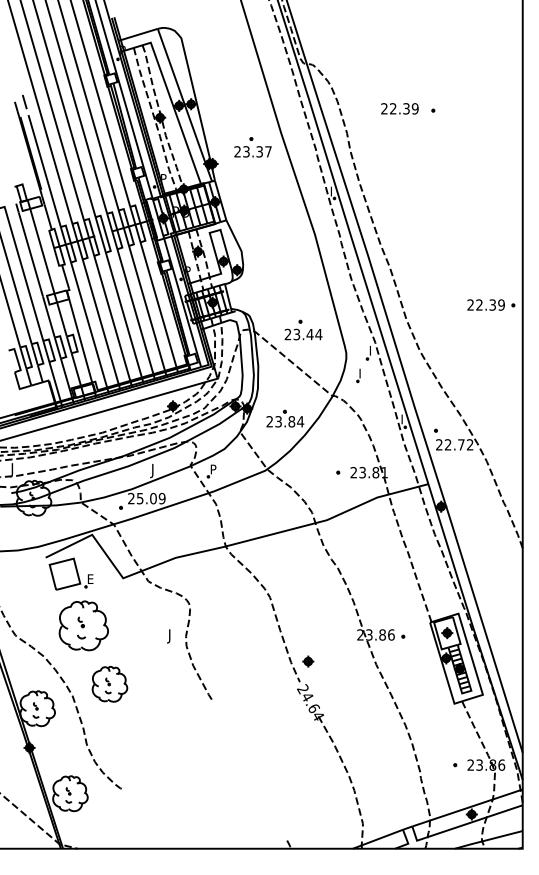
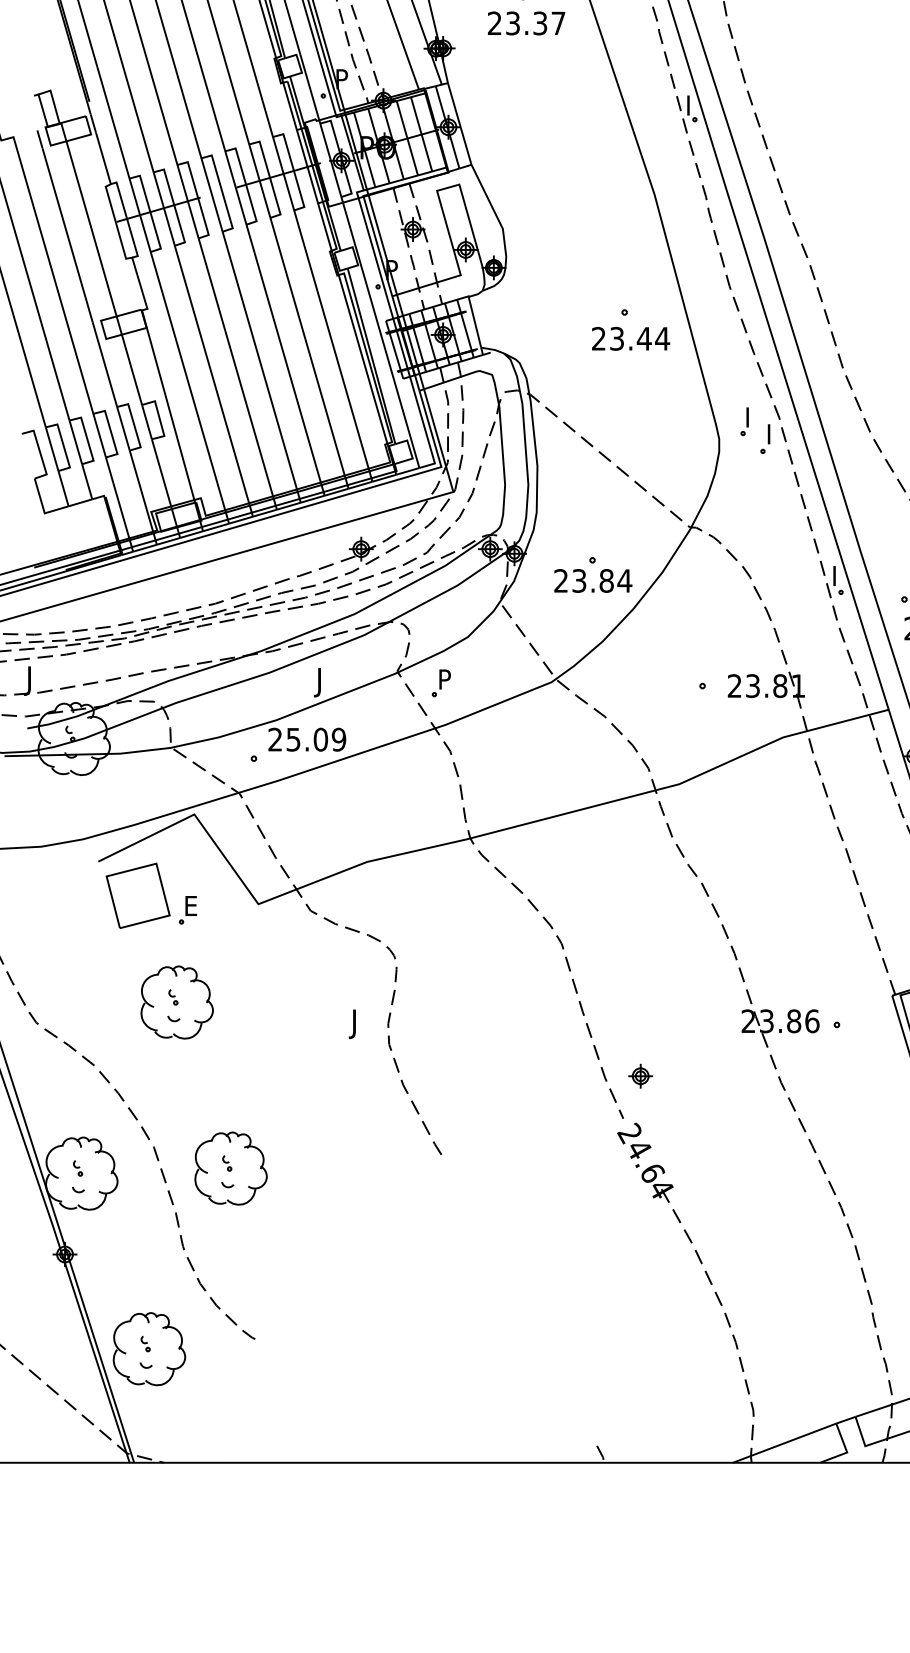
part: (303, 329) -> (630, 328), moved
part: (358, 375) -> (744, 421), moved
part: (83, 625) -> (176, 1001), size x0.71
part: (109, 684) -> (230, 1169), moved

